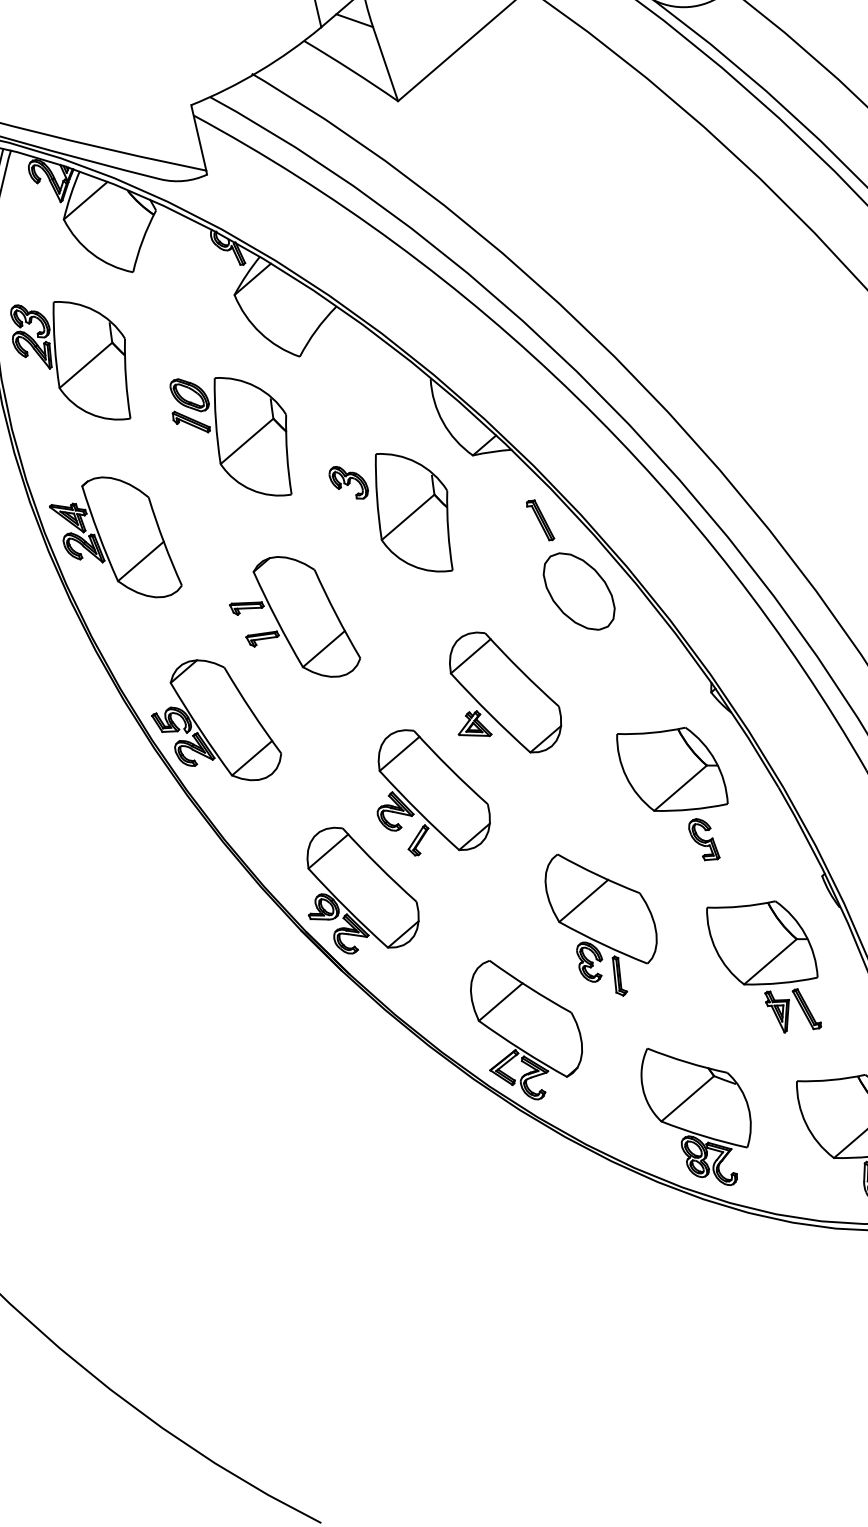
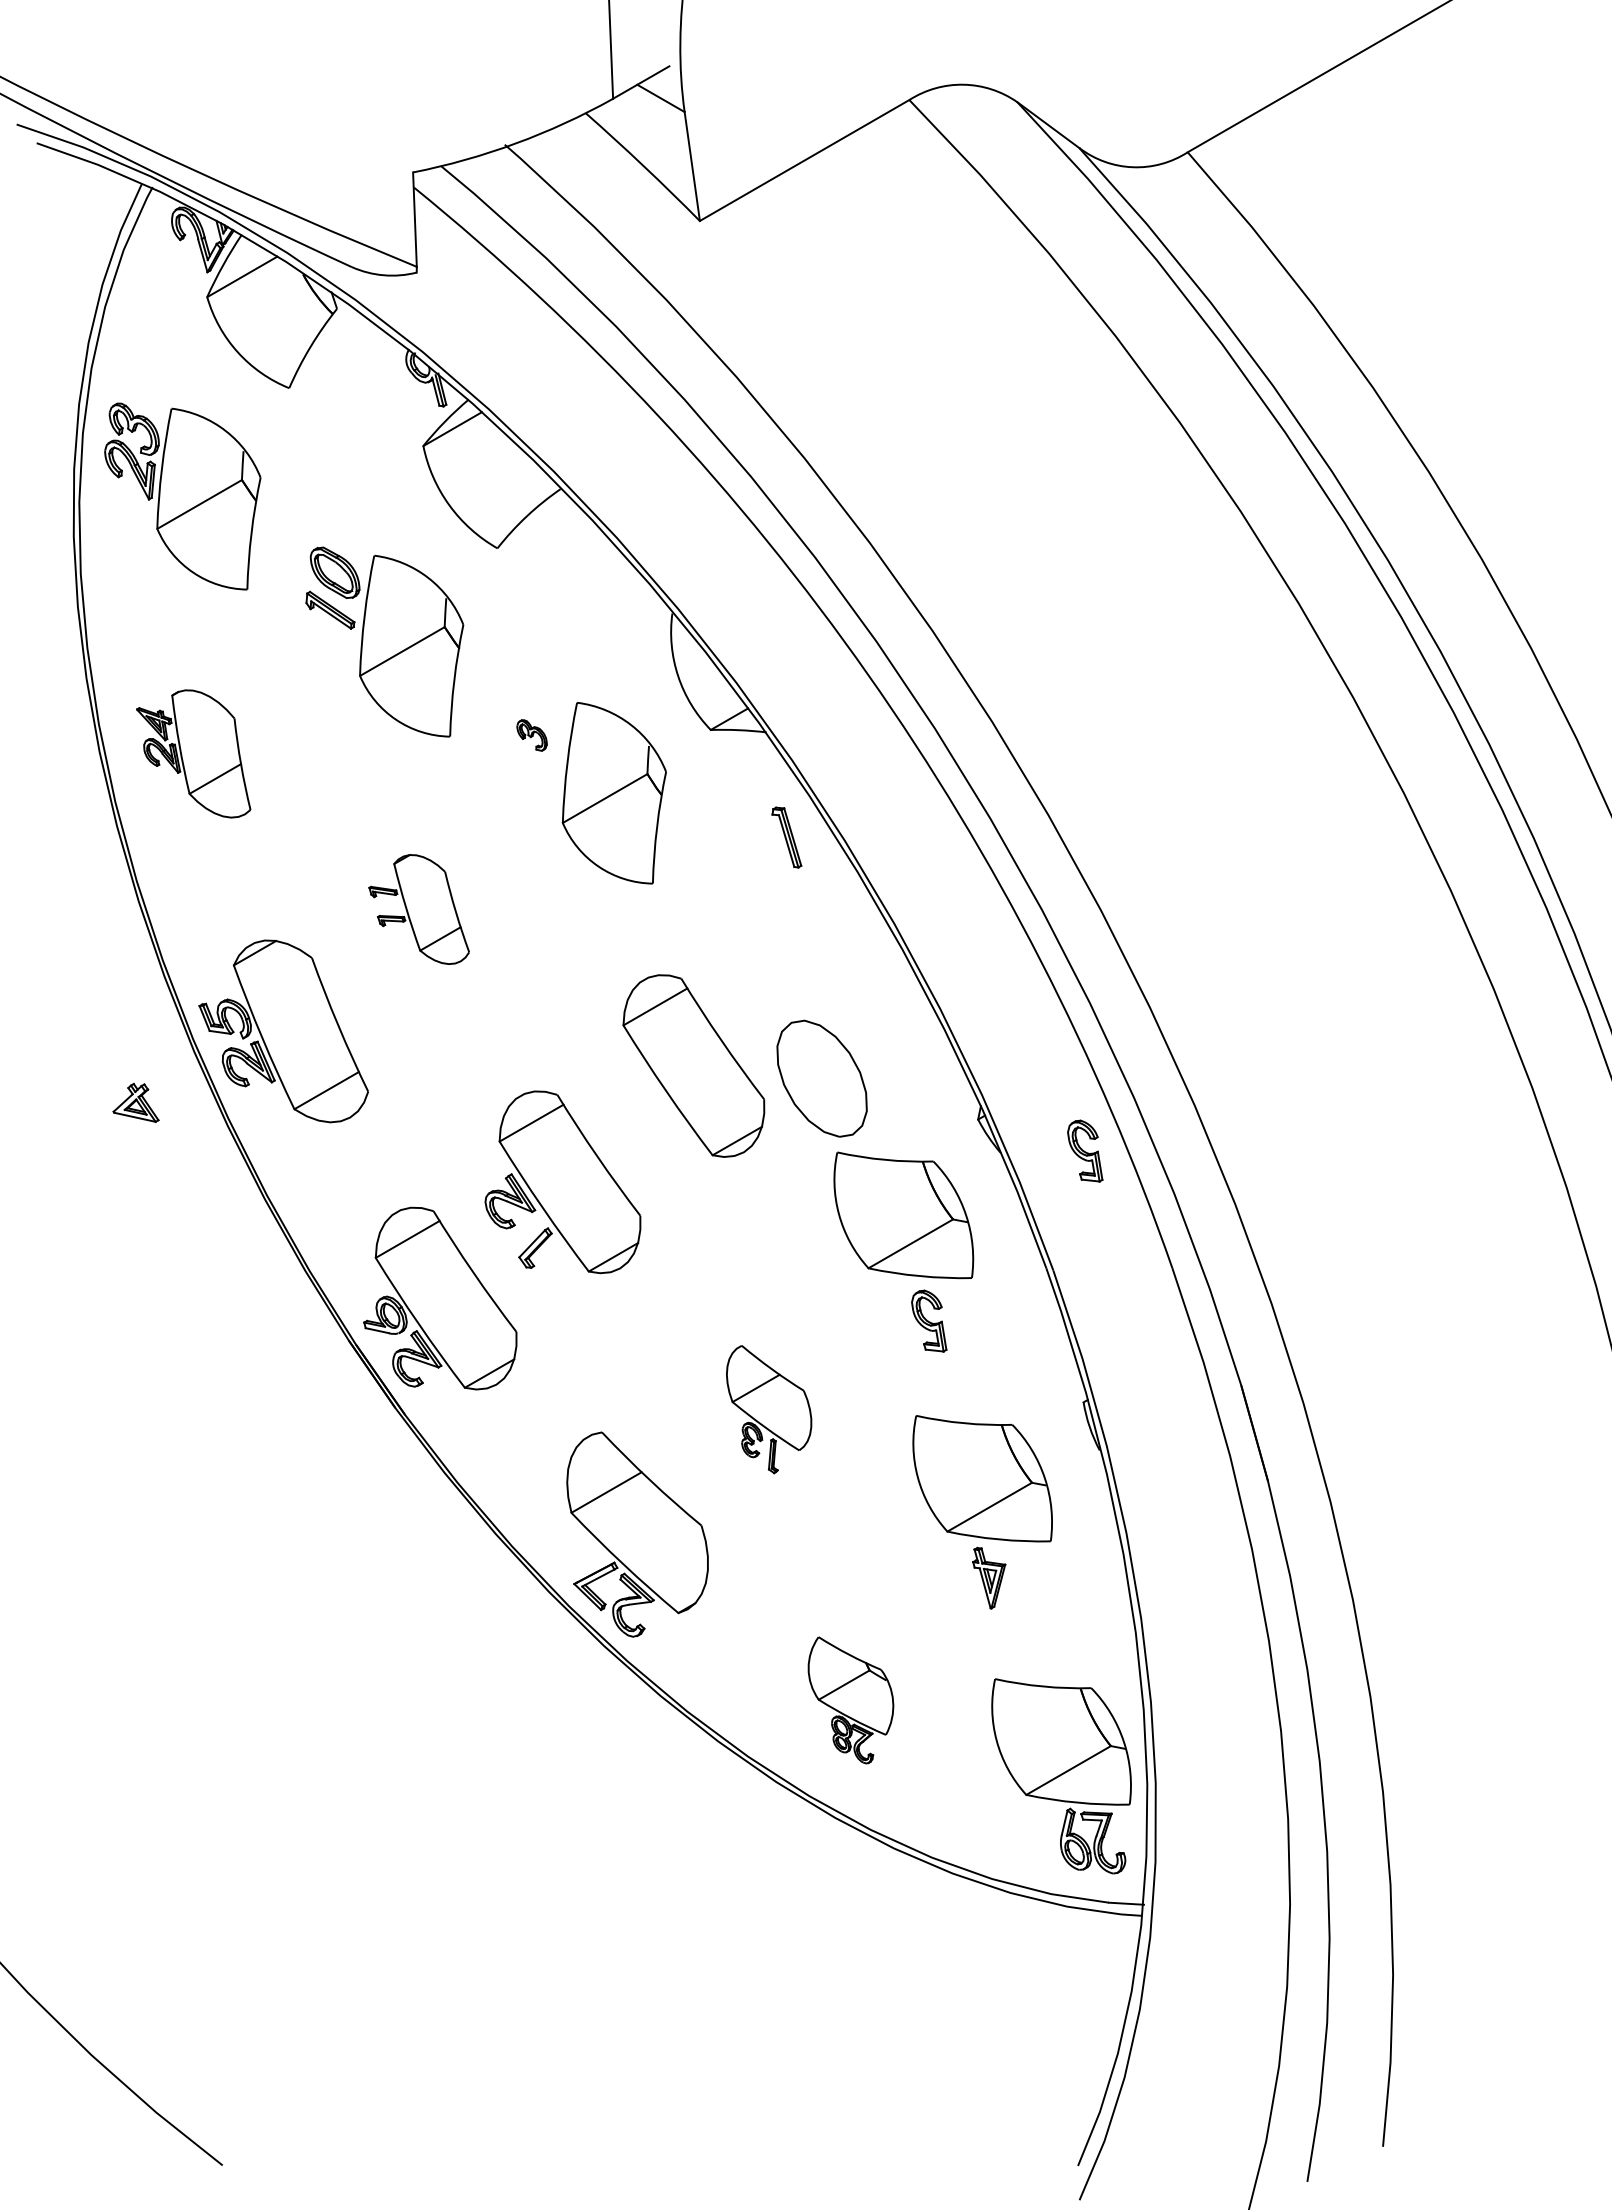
part: (348, 483) -> (531, 735), size x0.6
part: (114, 540) -> (193, 753), size x0.7
part: (578, 591) -> (821, 1078), moved
part: (293, 619) -> (419, 909), size x0.6
part: (790, 699) -> (1085, 1150), added
part: (472, 725) -> (135, 1102), moved
part: (602, 922) -> (768, 1409), size x0.6
part: (807, 1008) -> (1028, 1581), removed
part: (698, 1115) -> (850, 1700), size x0.6

